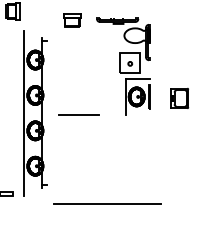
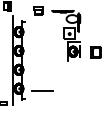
line: (79, 113) -> (42, 90), moved
line: (107, 203) -> (57, 108), removed

